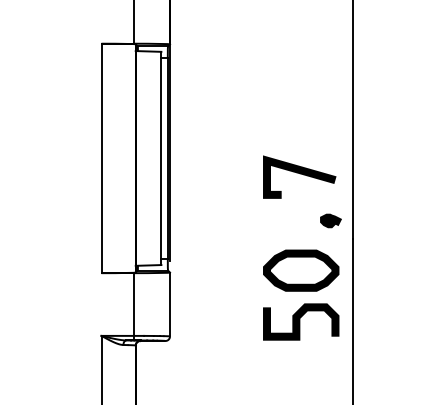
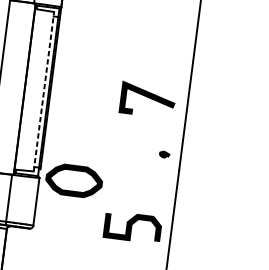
line: (161, 158) -> (44, 91), solid -> dashed
line: (300, 174) -> (148, 98), moved
part: (330, 220) -> (164, 154), size x0.7
part: (301, 270) -> (74, 180), moved

